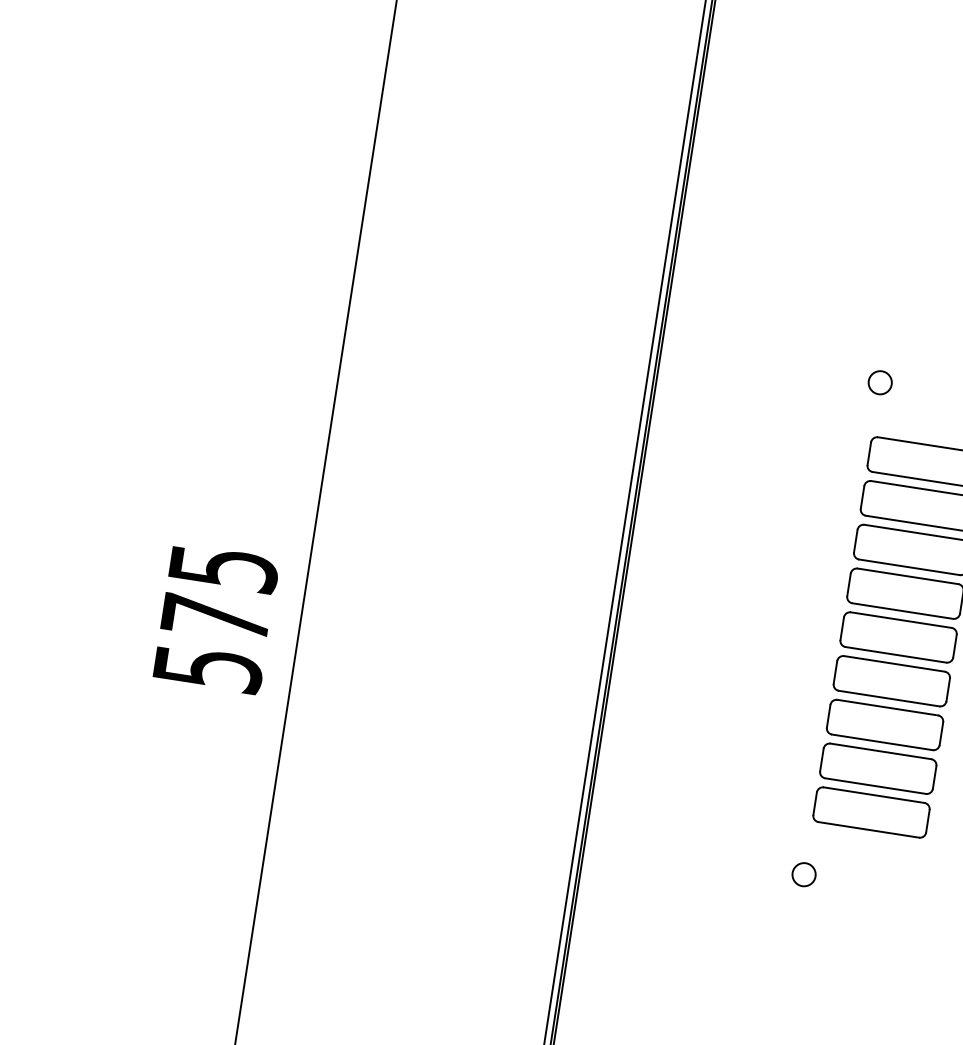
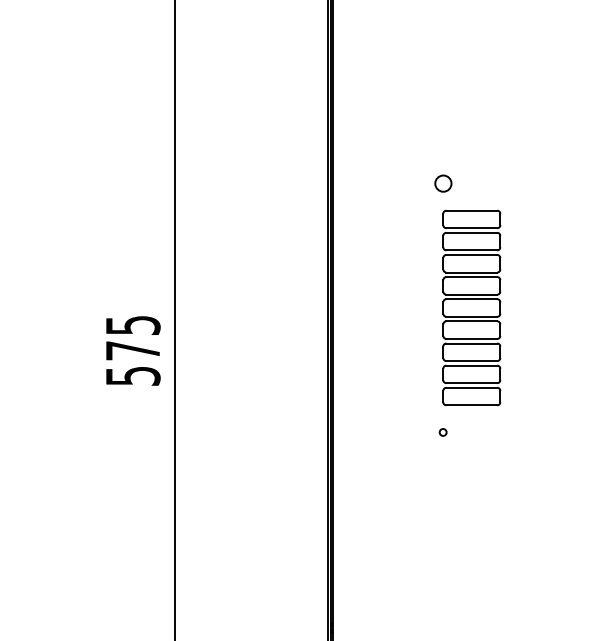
circle: (878, 382) -> (442, 183), size x1.4
circle: (802, 874) -> (442, 432), size x0.6

